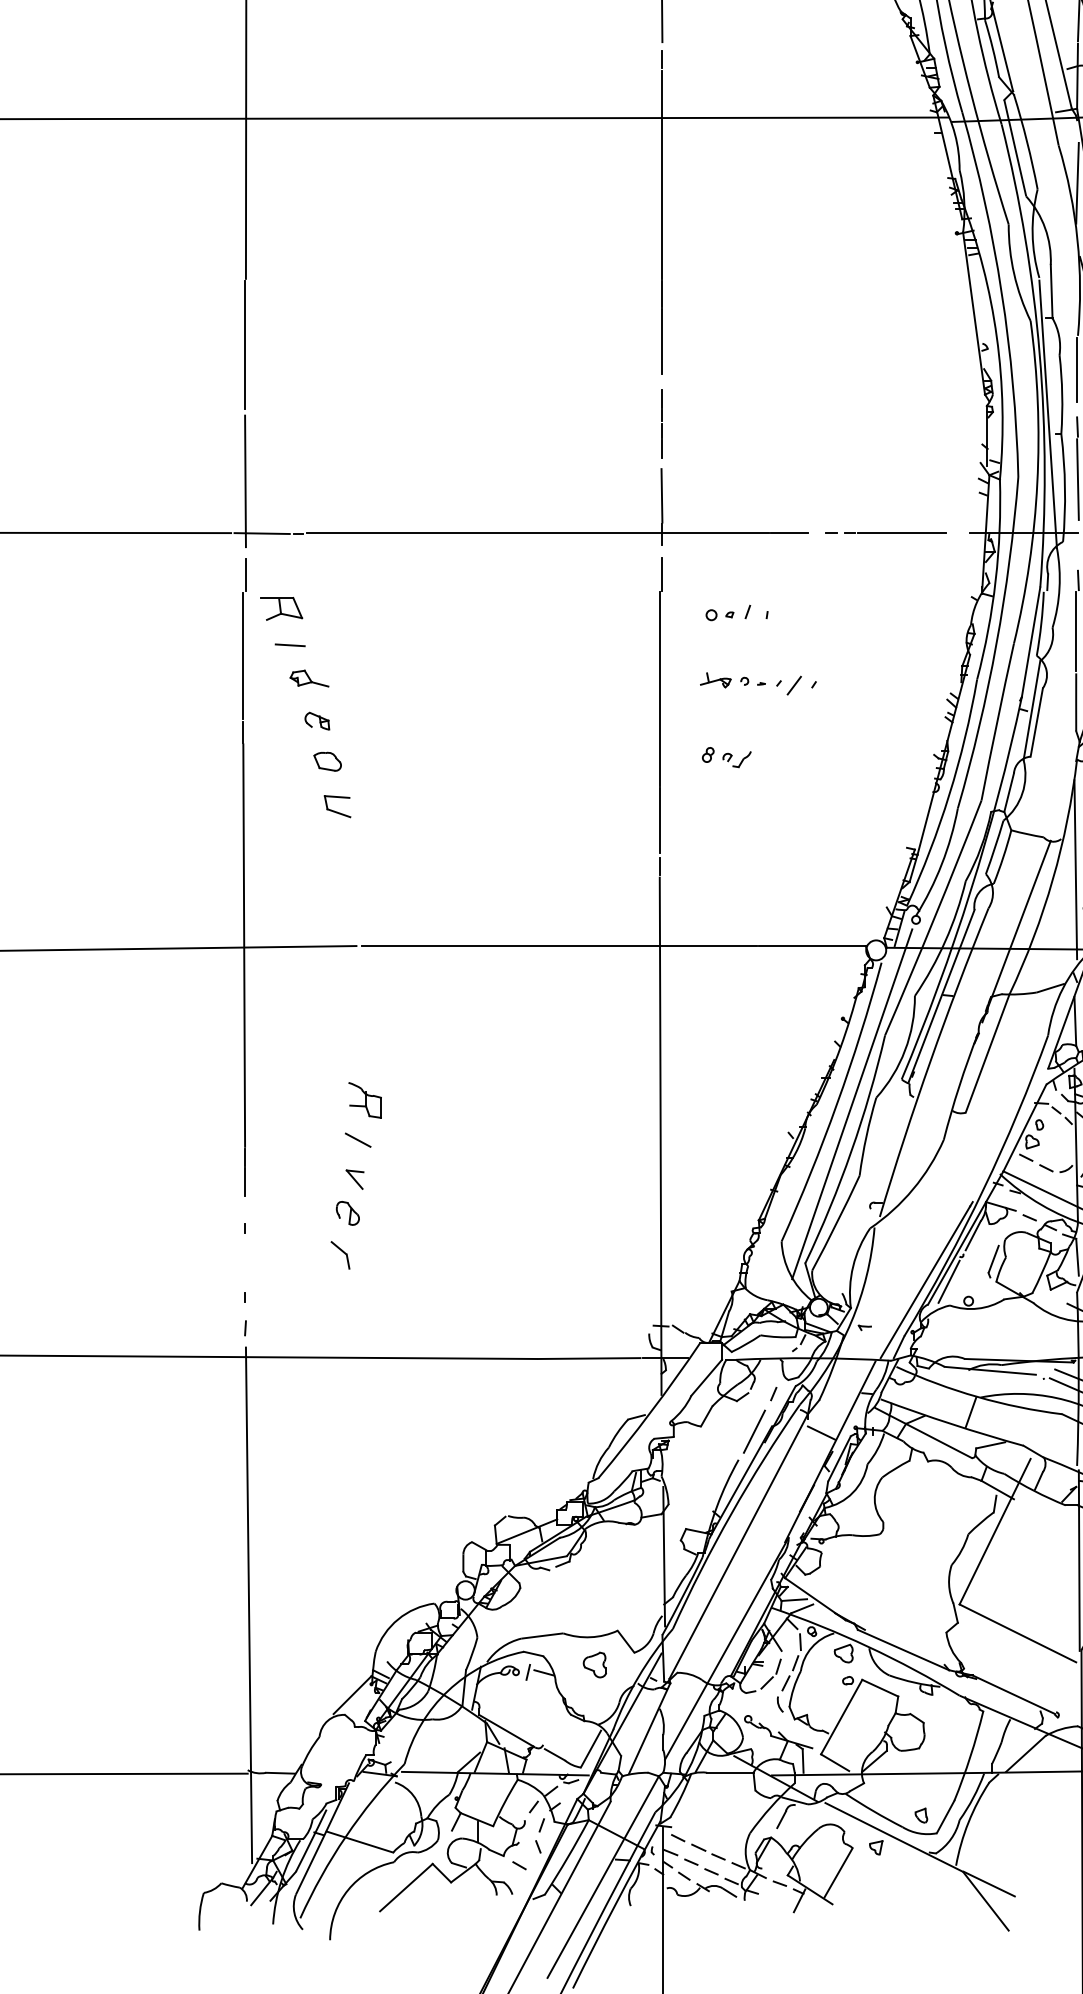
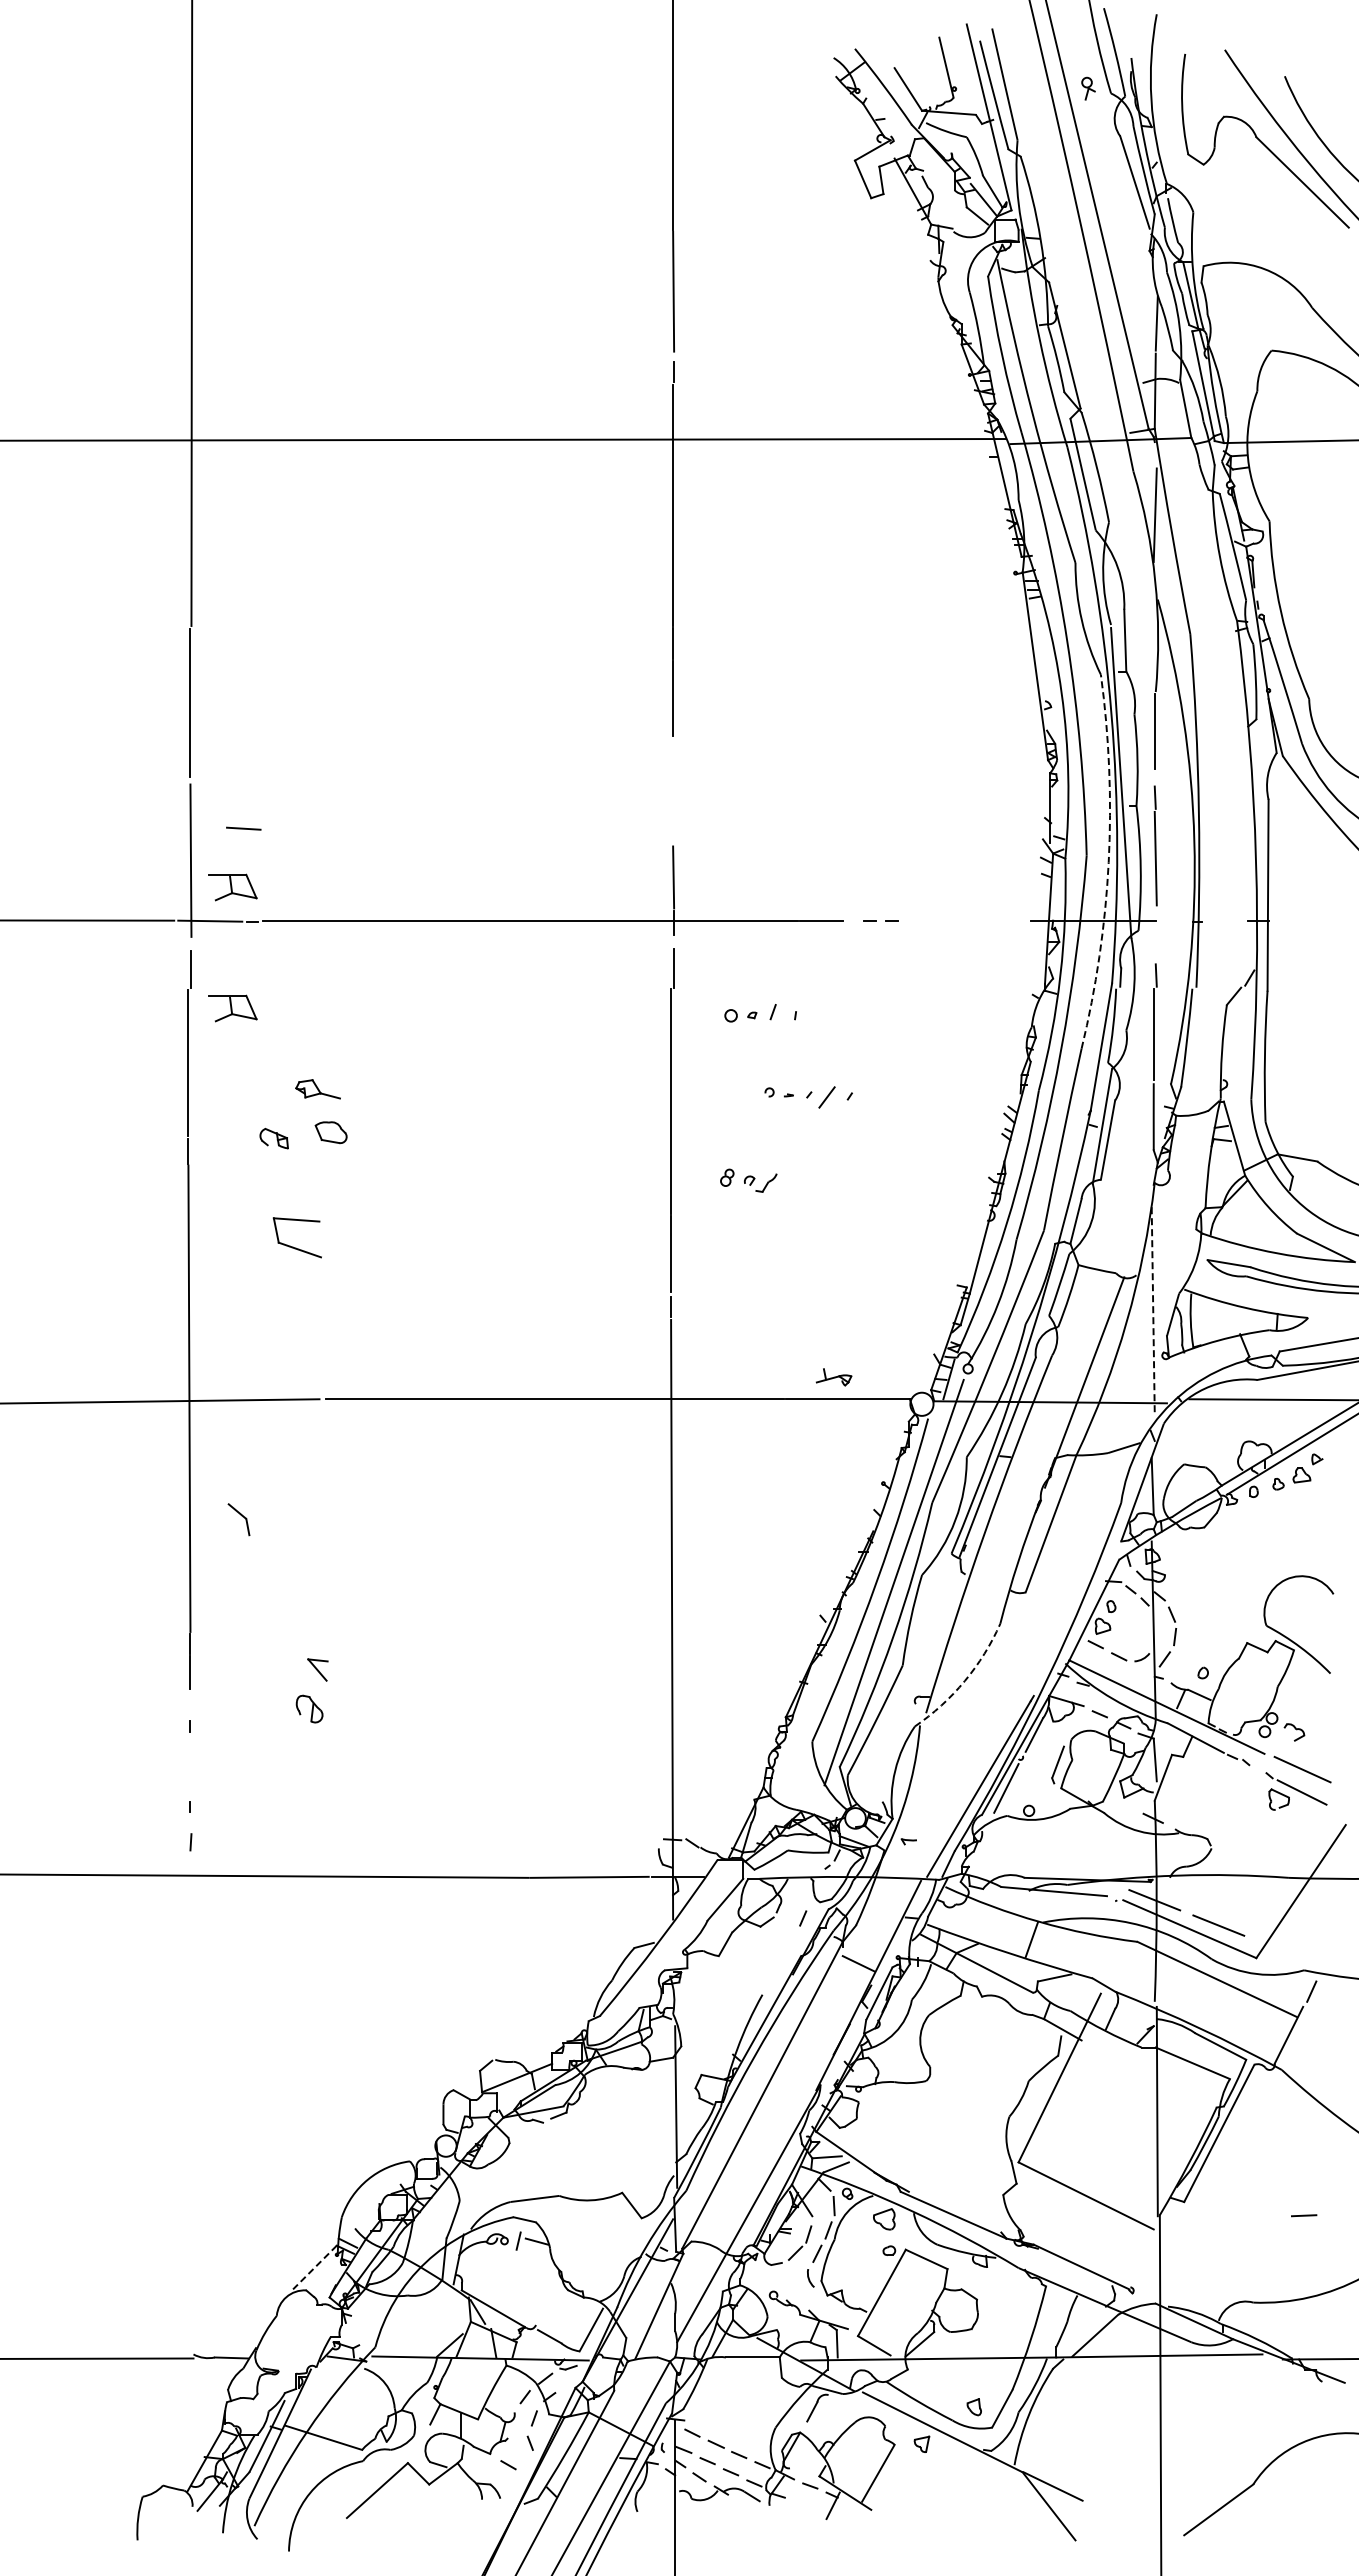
line: (660, 423) -> (672, 793), removed
arc: (1037, 482) -> (1108, 862), solid -> dashed
part: (281, 504) -> (232, 887), added
line: (901, 532) -> (951, 920), removed
line: (289, 645) -> (243, 828), moved
part: (308, 678) -> (317, 1089), moved
part: (715, 680) -> (833, 1377), moved
part: (327, 761) -> (330, 1132), moved
part: (337, 806) -> (297, 1237), size x1.6
line: (1076, 869) -> (1153, 1310), solid -> dashed
part: (365, 1100) -> (329, 1578), removed
line: (358, 1139) -> (321, 1623), removed
arc: (912, 1189) -> (964, 1681), solid -> dashed
part: (340, 1255) -> (238, 1519), moved
line: (754, 1431) -> (780, 1961), removed
line: (248, 1605) -> (194, 2163), removed
part: (594, 1664) -> (595, 2232), removed
line: (352, 1695) -> (314, 2267), solid -> dashed

